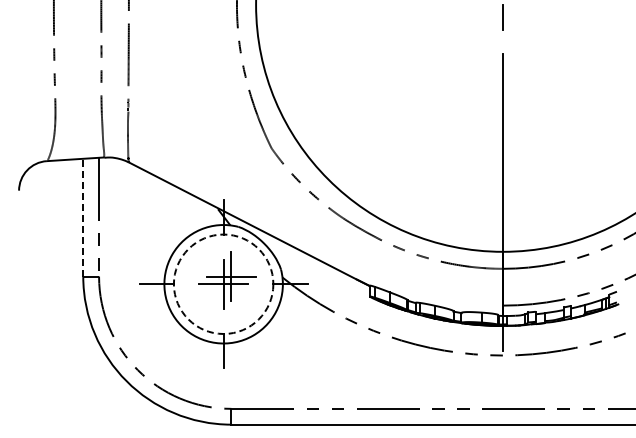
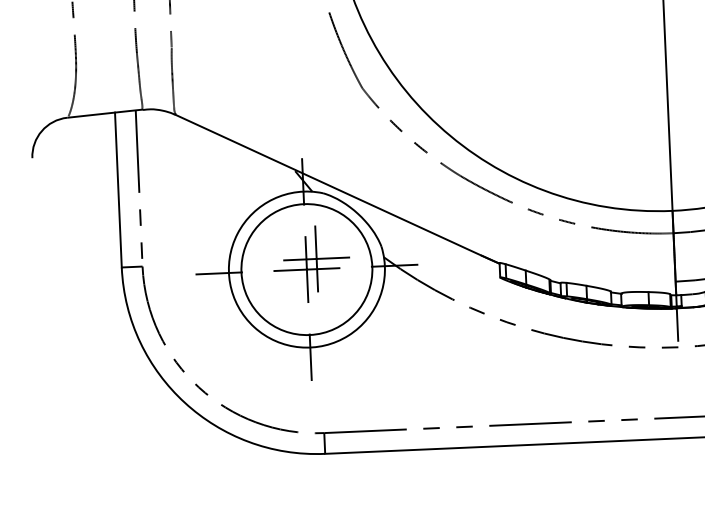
line: (83, 217) -> (118, 189), dashed -> solid
circle: (223, 284) -> (306, 269), dashed -> solid

